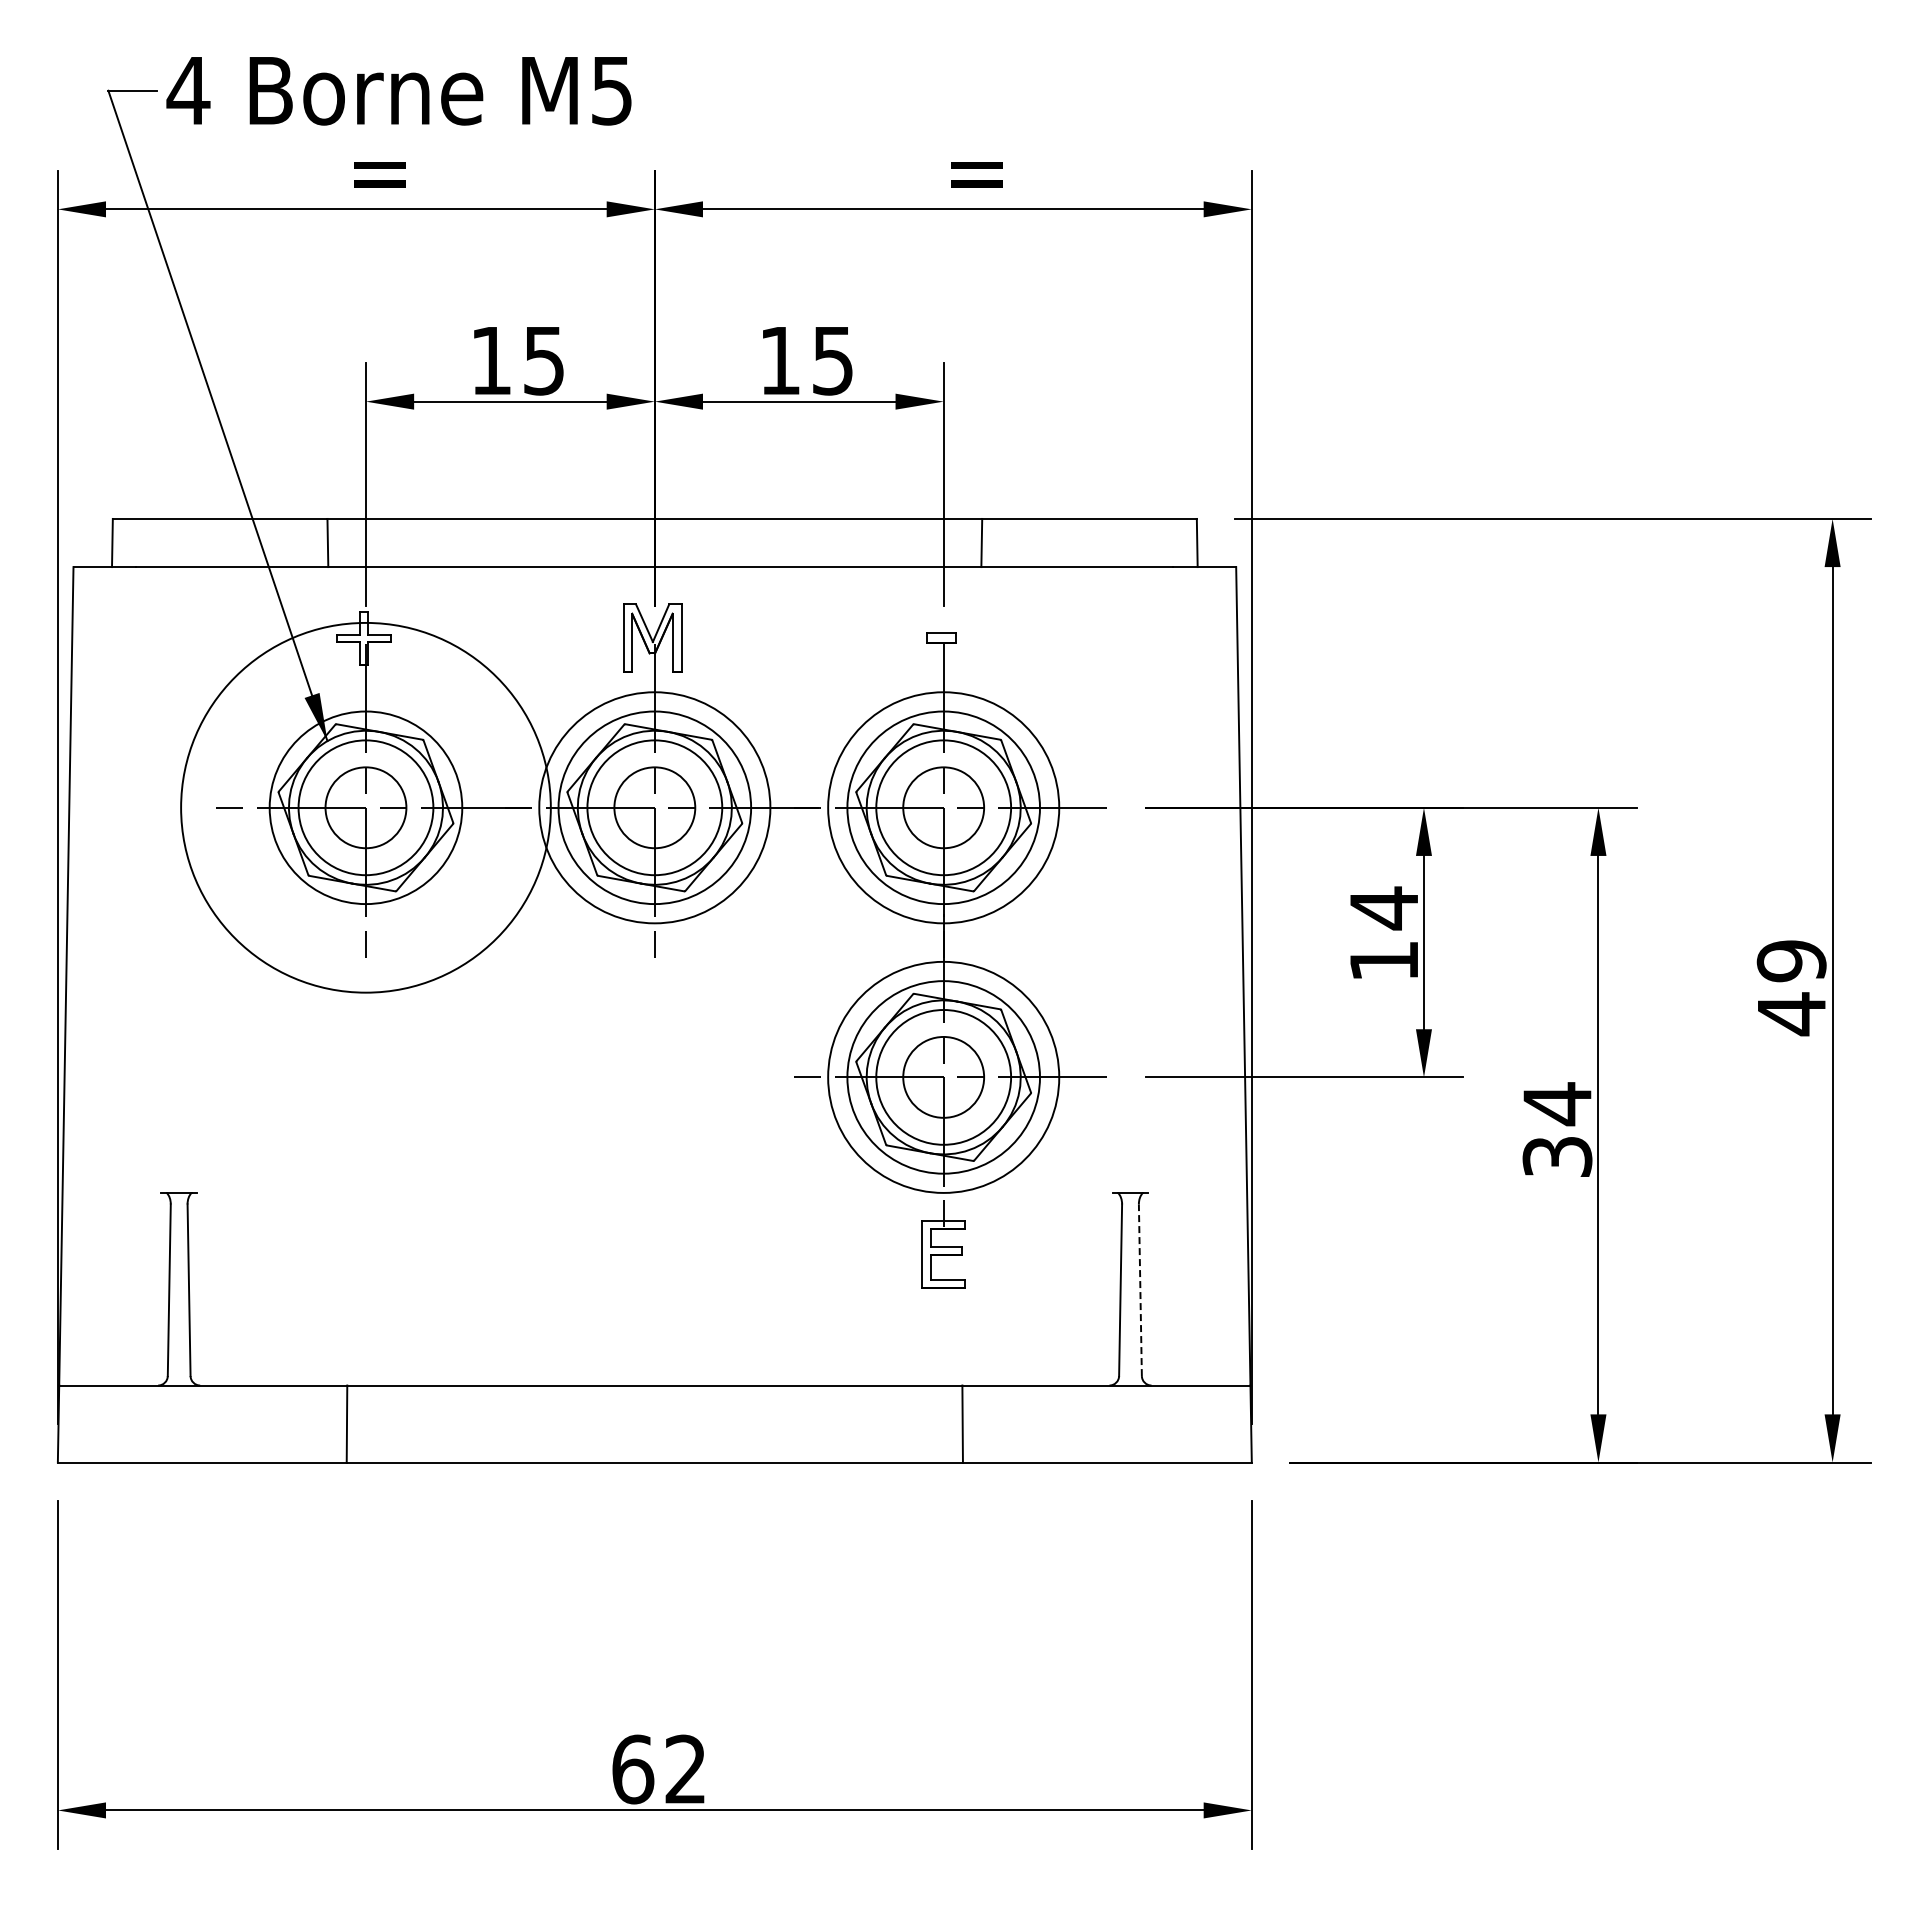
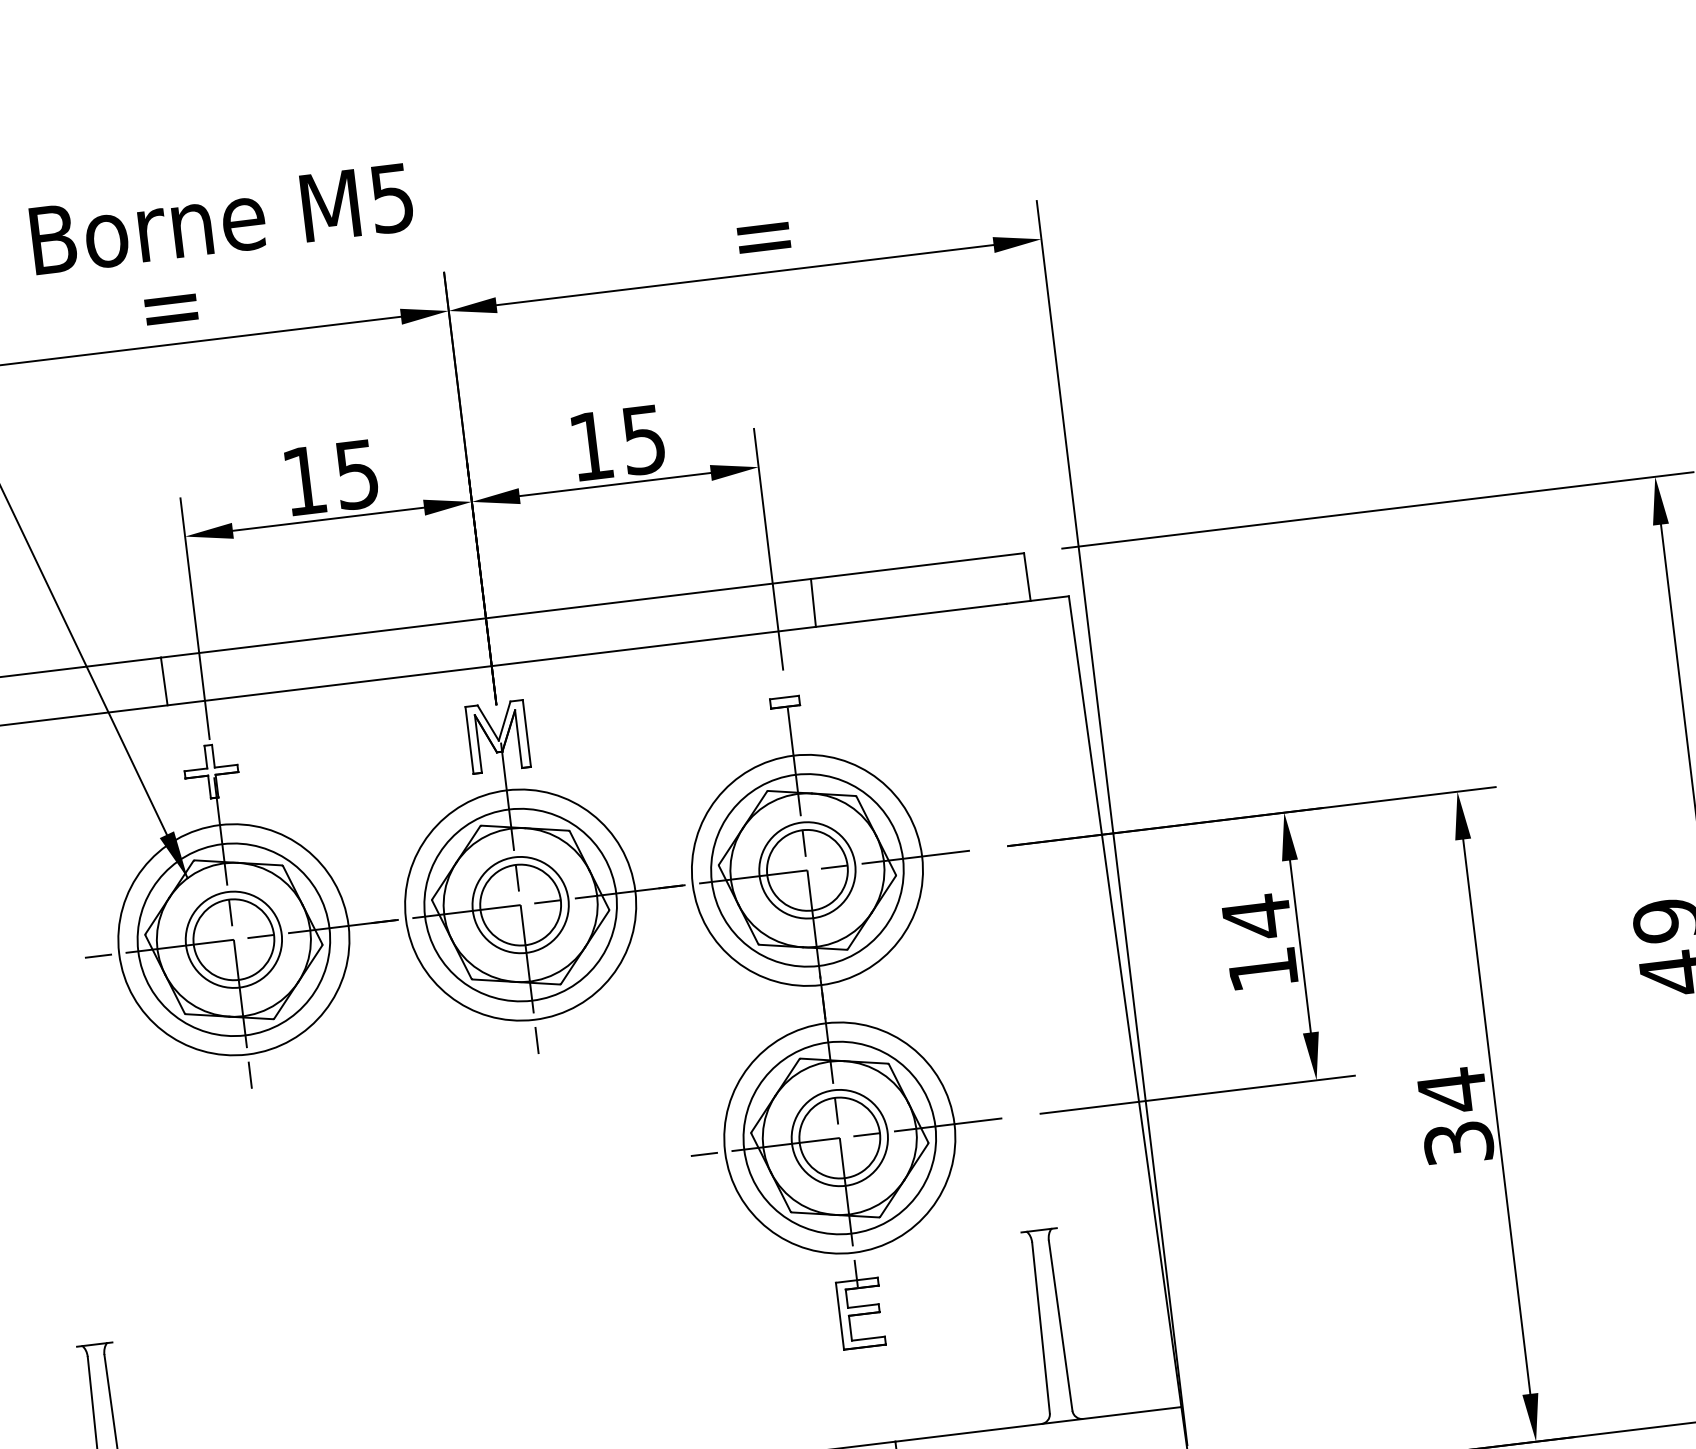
circle: (365, 807) -> (233, 939), size x0.62
circle: (365, 807) -> (233, 939), size x0.71
circle: (654, 807) -> (520, 904), size x0.71
circle: (943, 807) -> (807, 870), size x0.71
circle: (943, 1077) -> (839, 1138), size x0.71
line: (1140, 1290) -> (1060, 1325), dashed -> solid

